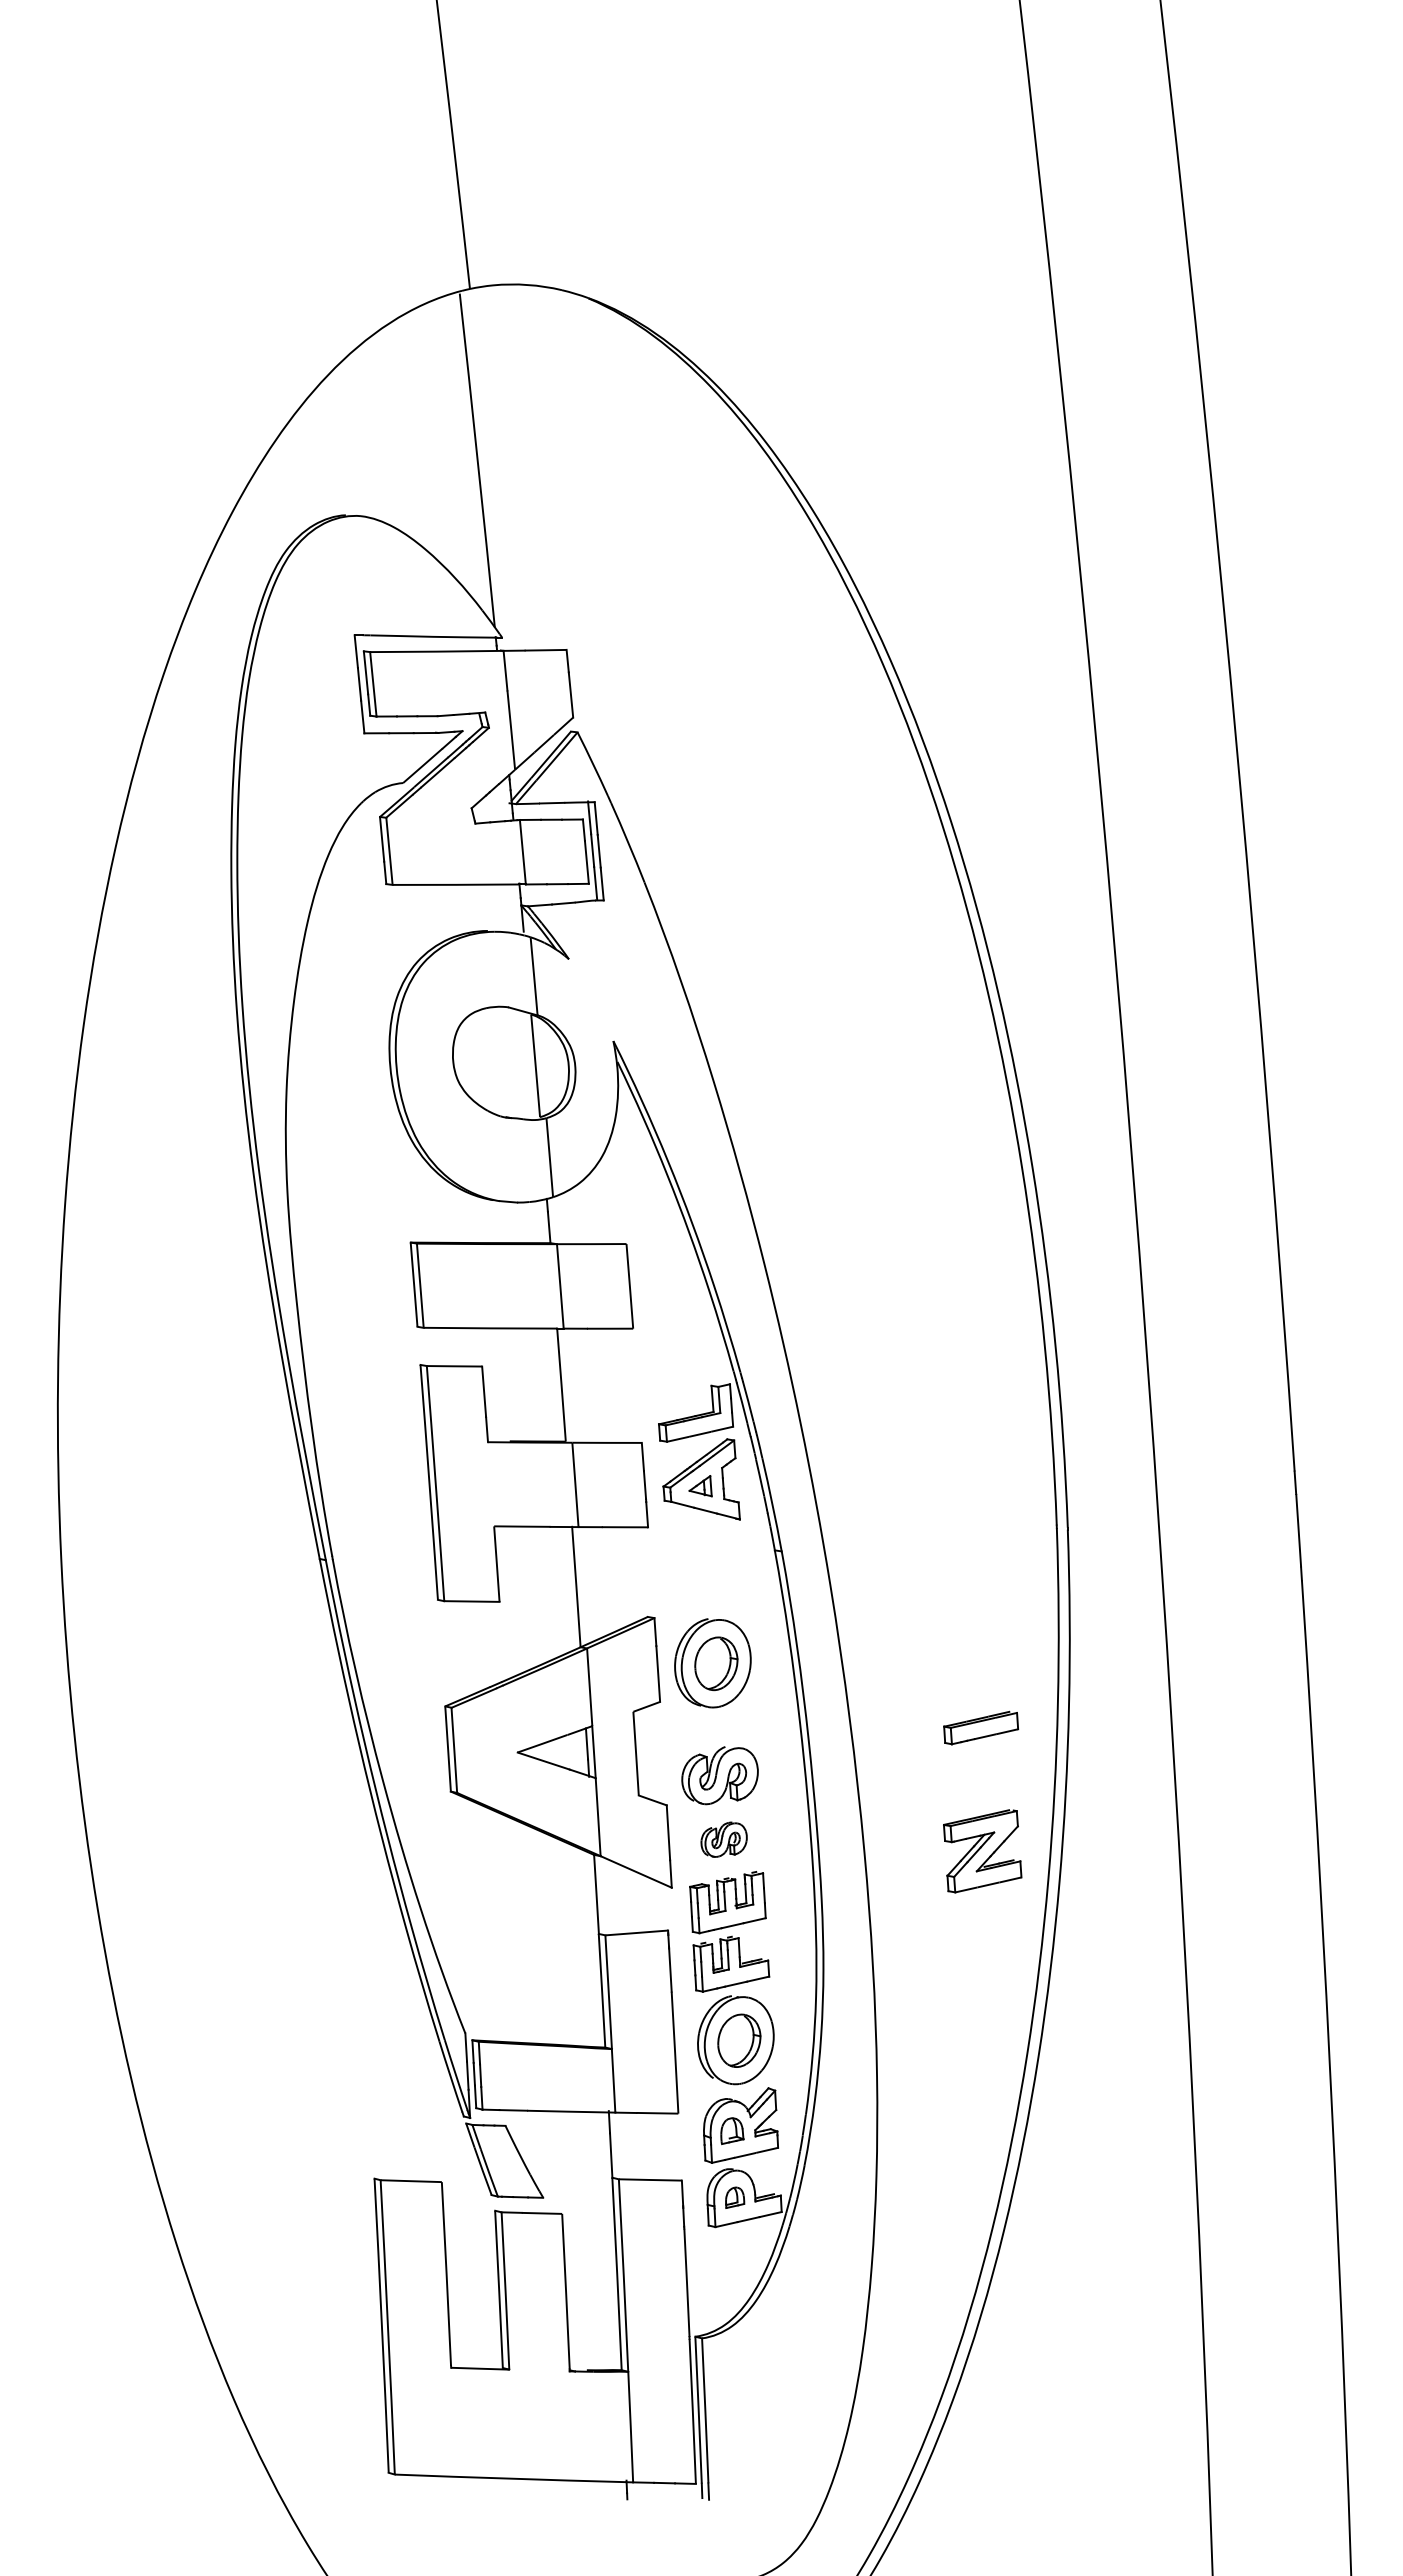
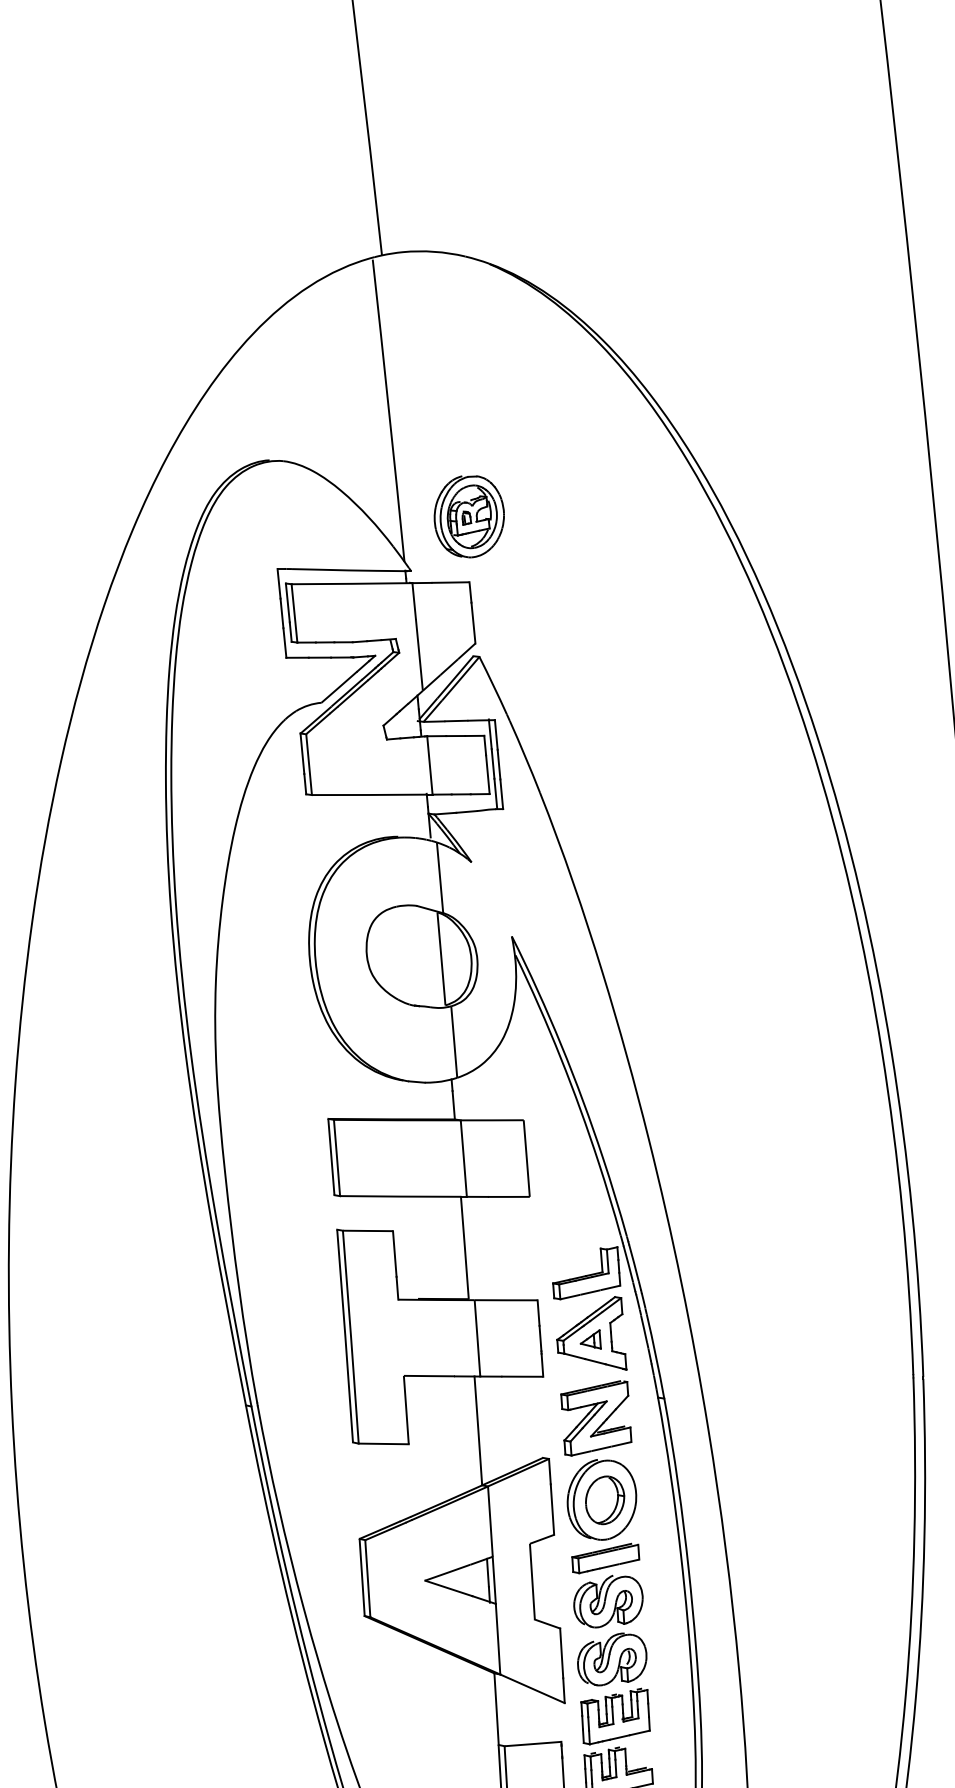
part: (566, 577) -> (469, 516), added
part: (981, 1727) -> (606, 1558), moved
part: (723, 1839) -> (611, 1659), size x1.67
part: (982, 1851) -> (596, 1418), moved

